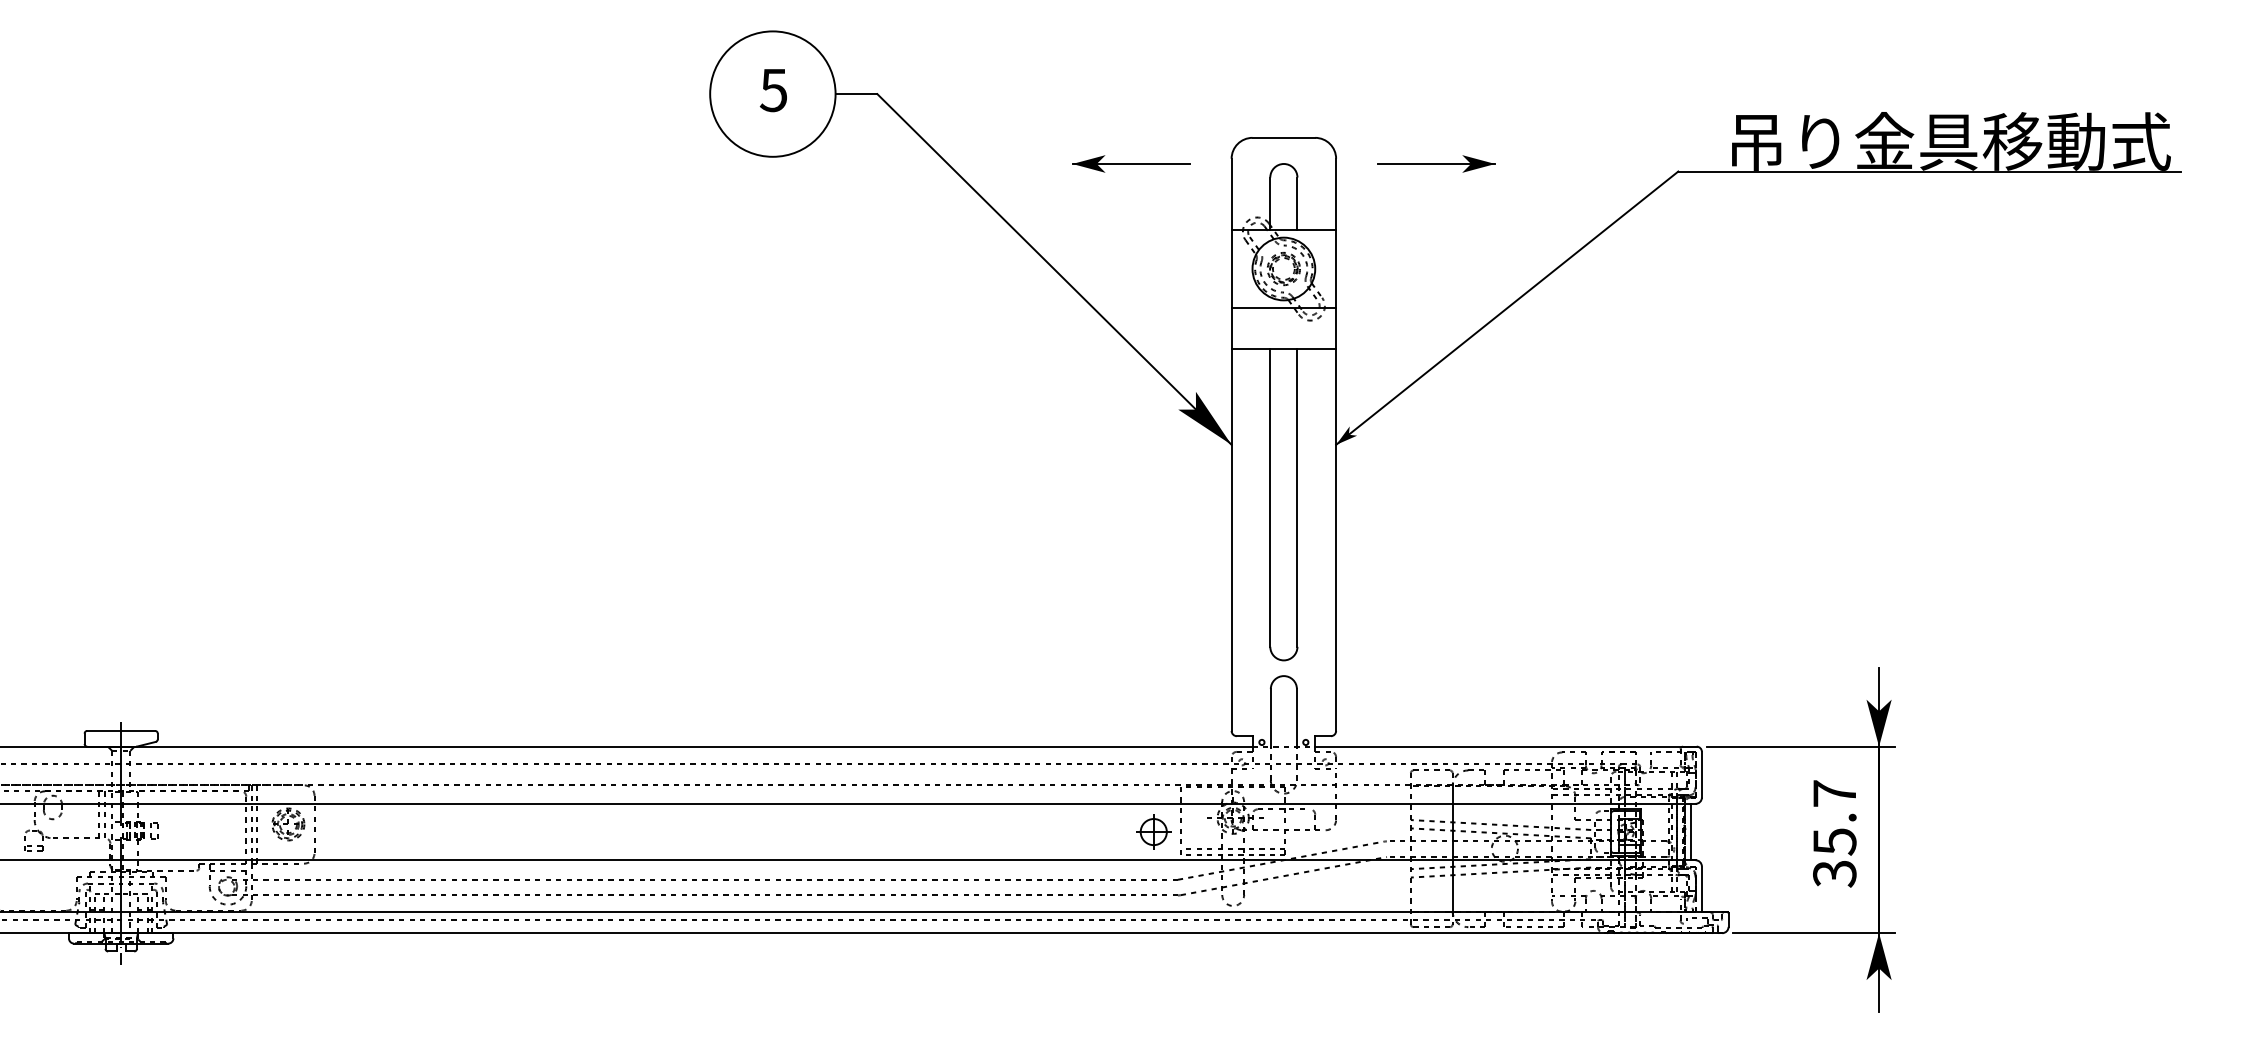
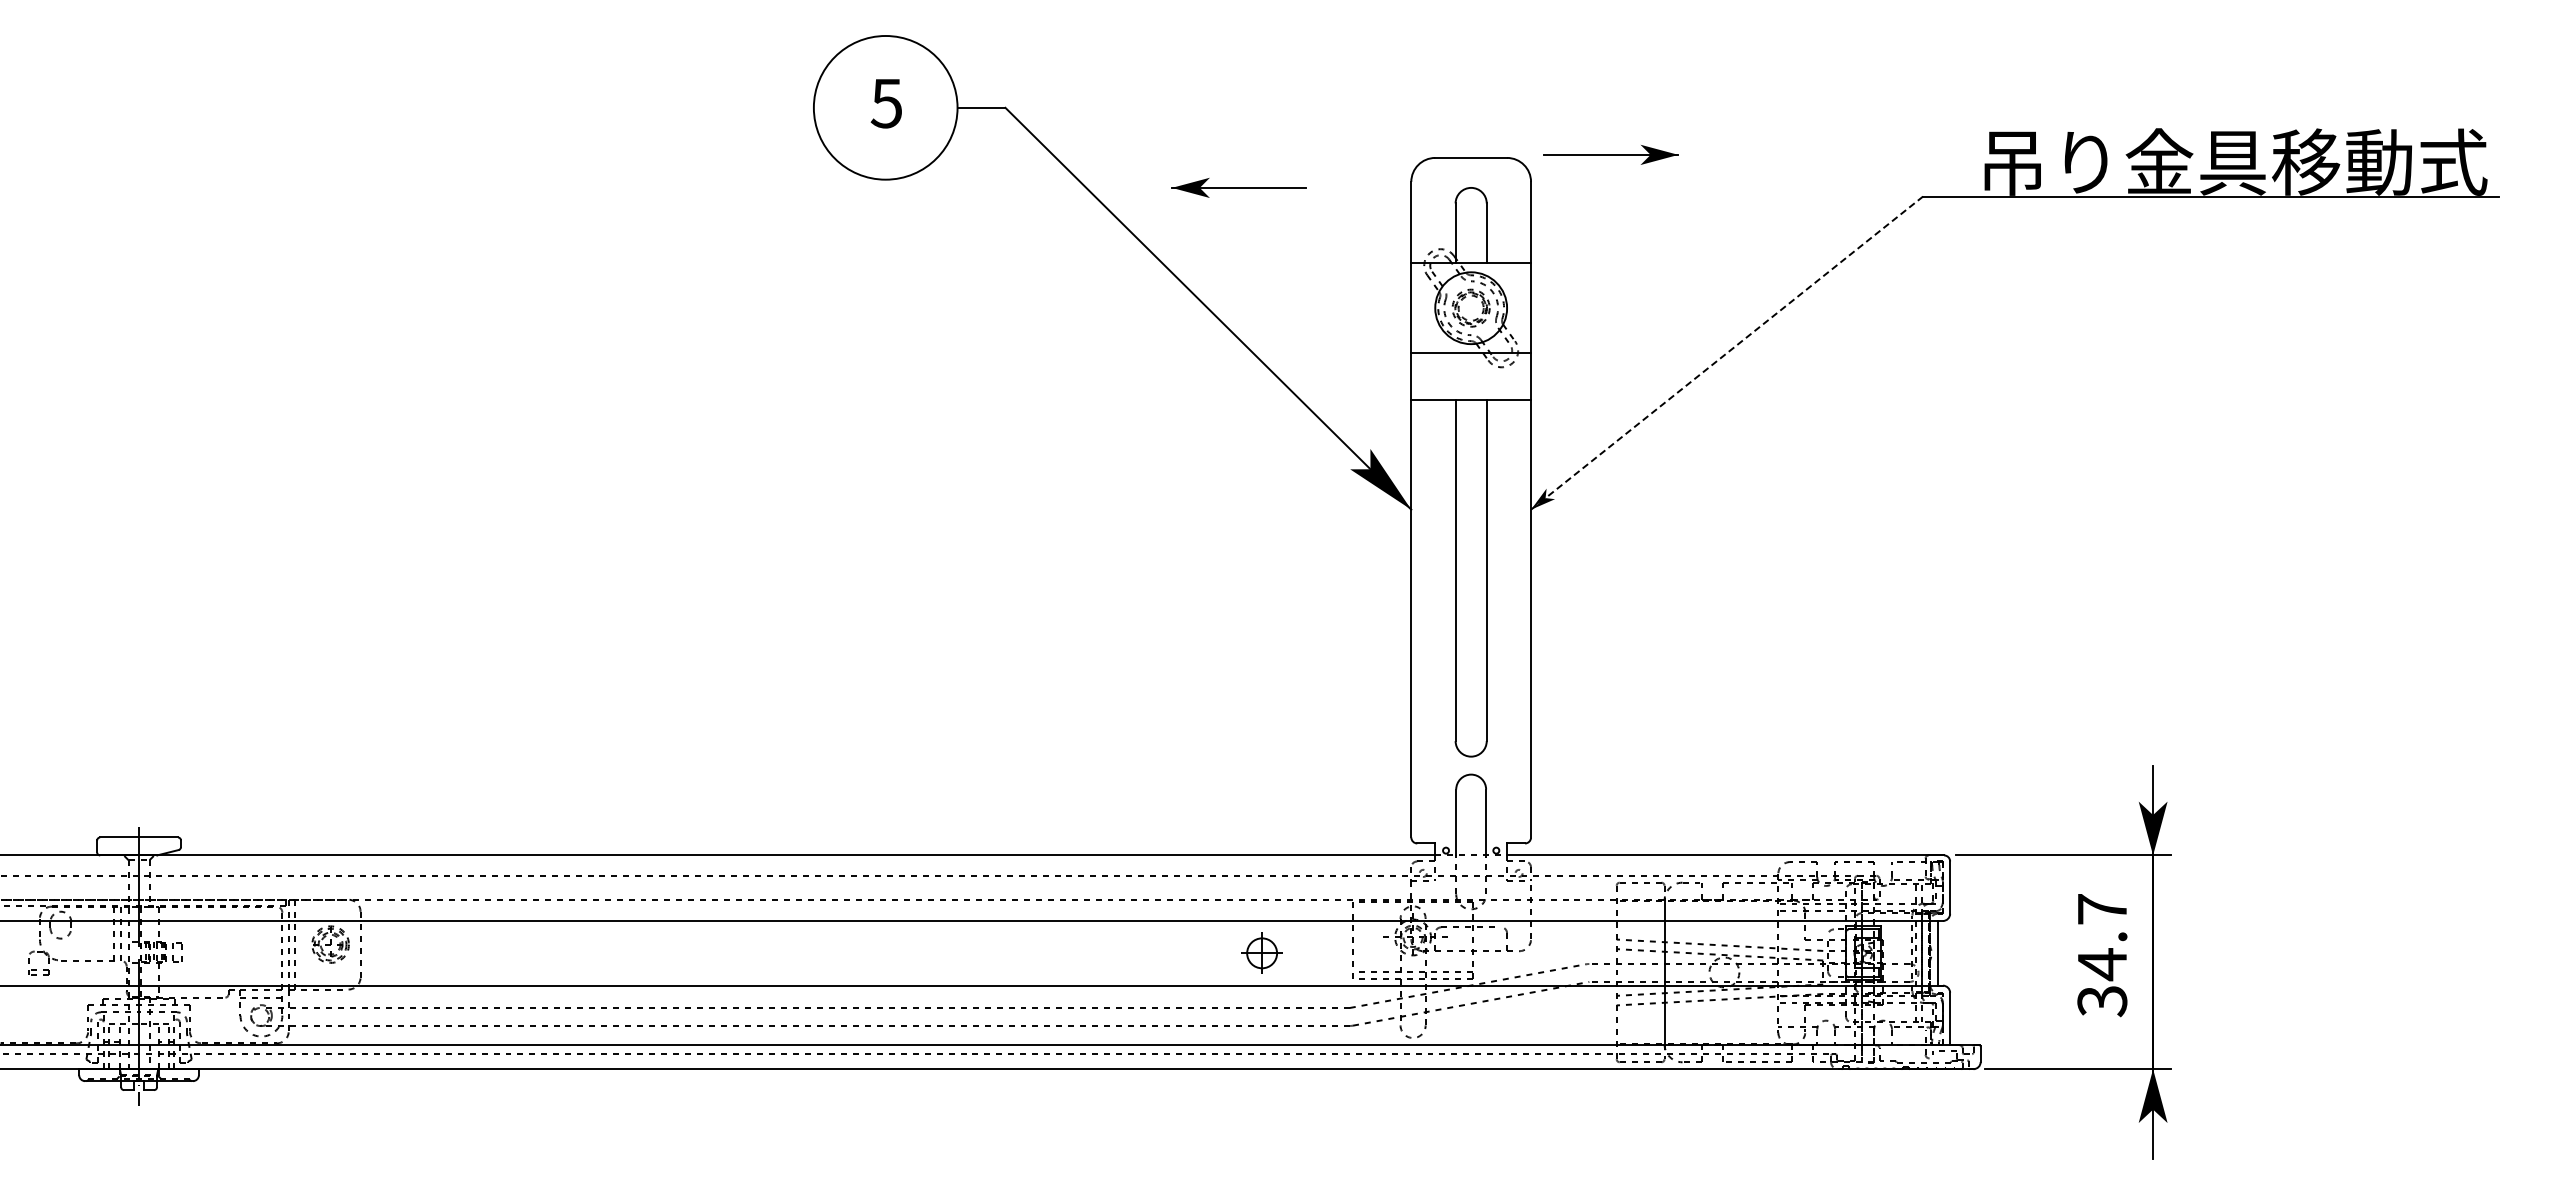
part: (1130, 163) -> (1238, 187), moved
part: (1436, 163) -> (1610, 154), moved
line: (1507, 308) -> (1727, 353), solid -> dashed
part: (1153, 831) -> (1261, 952), moved
text: (1834, 841) -> (2102, 964), 35.7 -> 34.7

